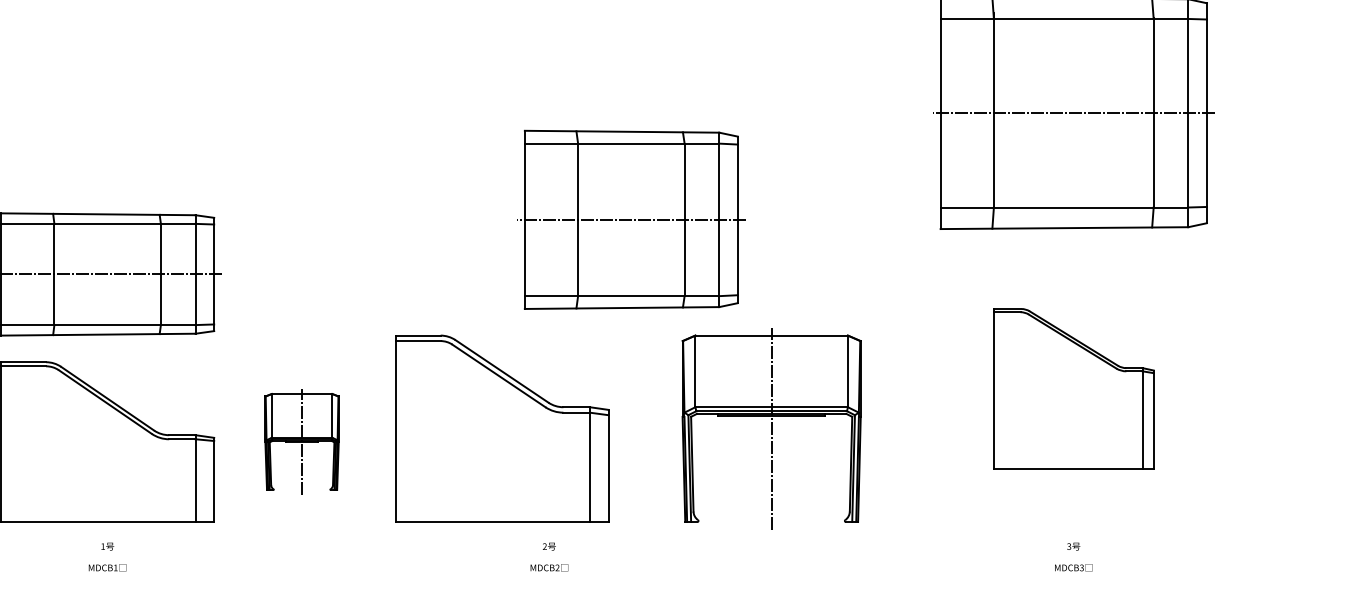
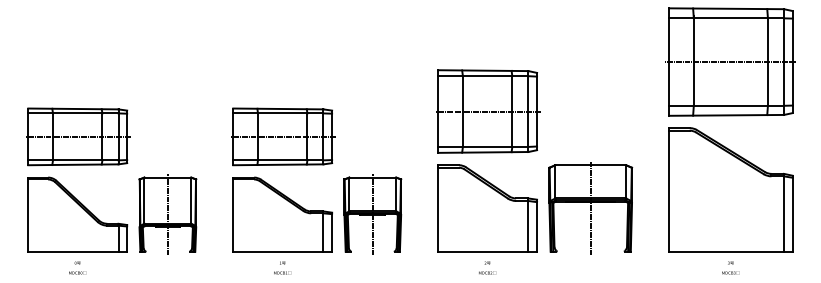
part: (633, 219) -> (488, 111), moved
part: (1072, 387) -> (730, 189), size x1.67
part: (501, 428) -> (487, 208), moved
part: (301, 441) -> (372, 214), size x1.67

